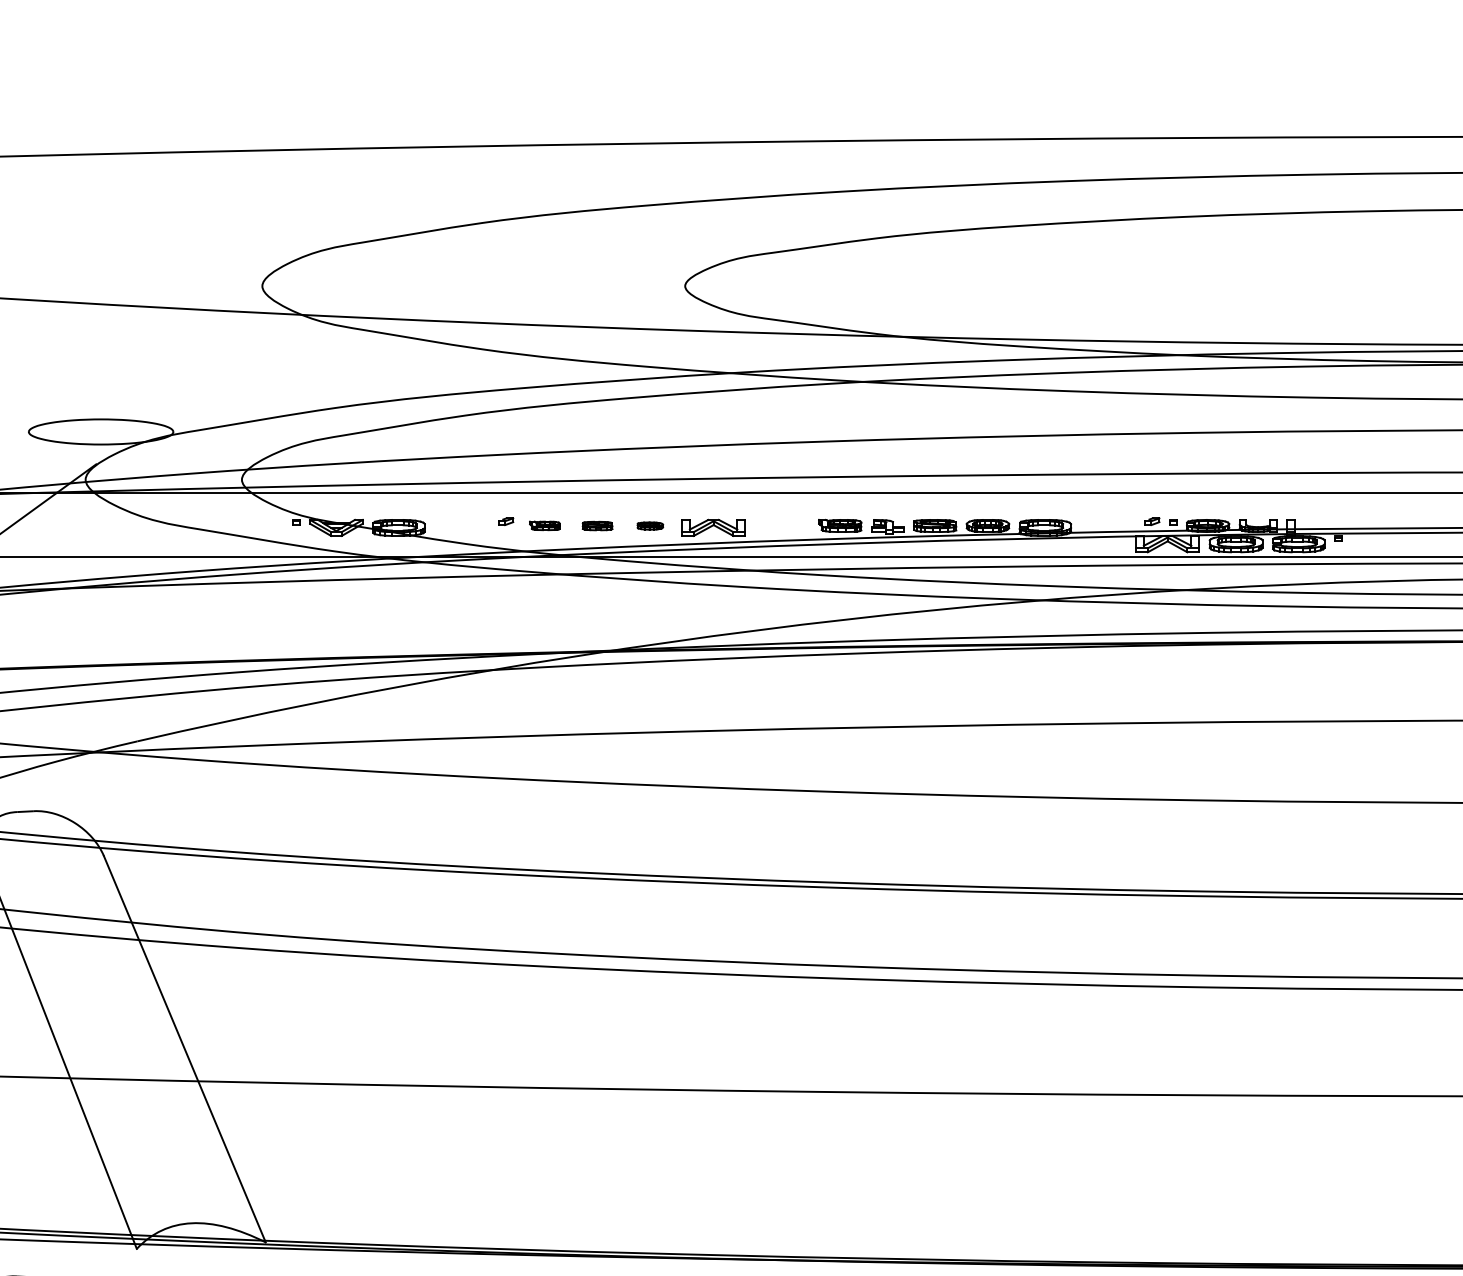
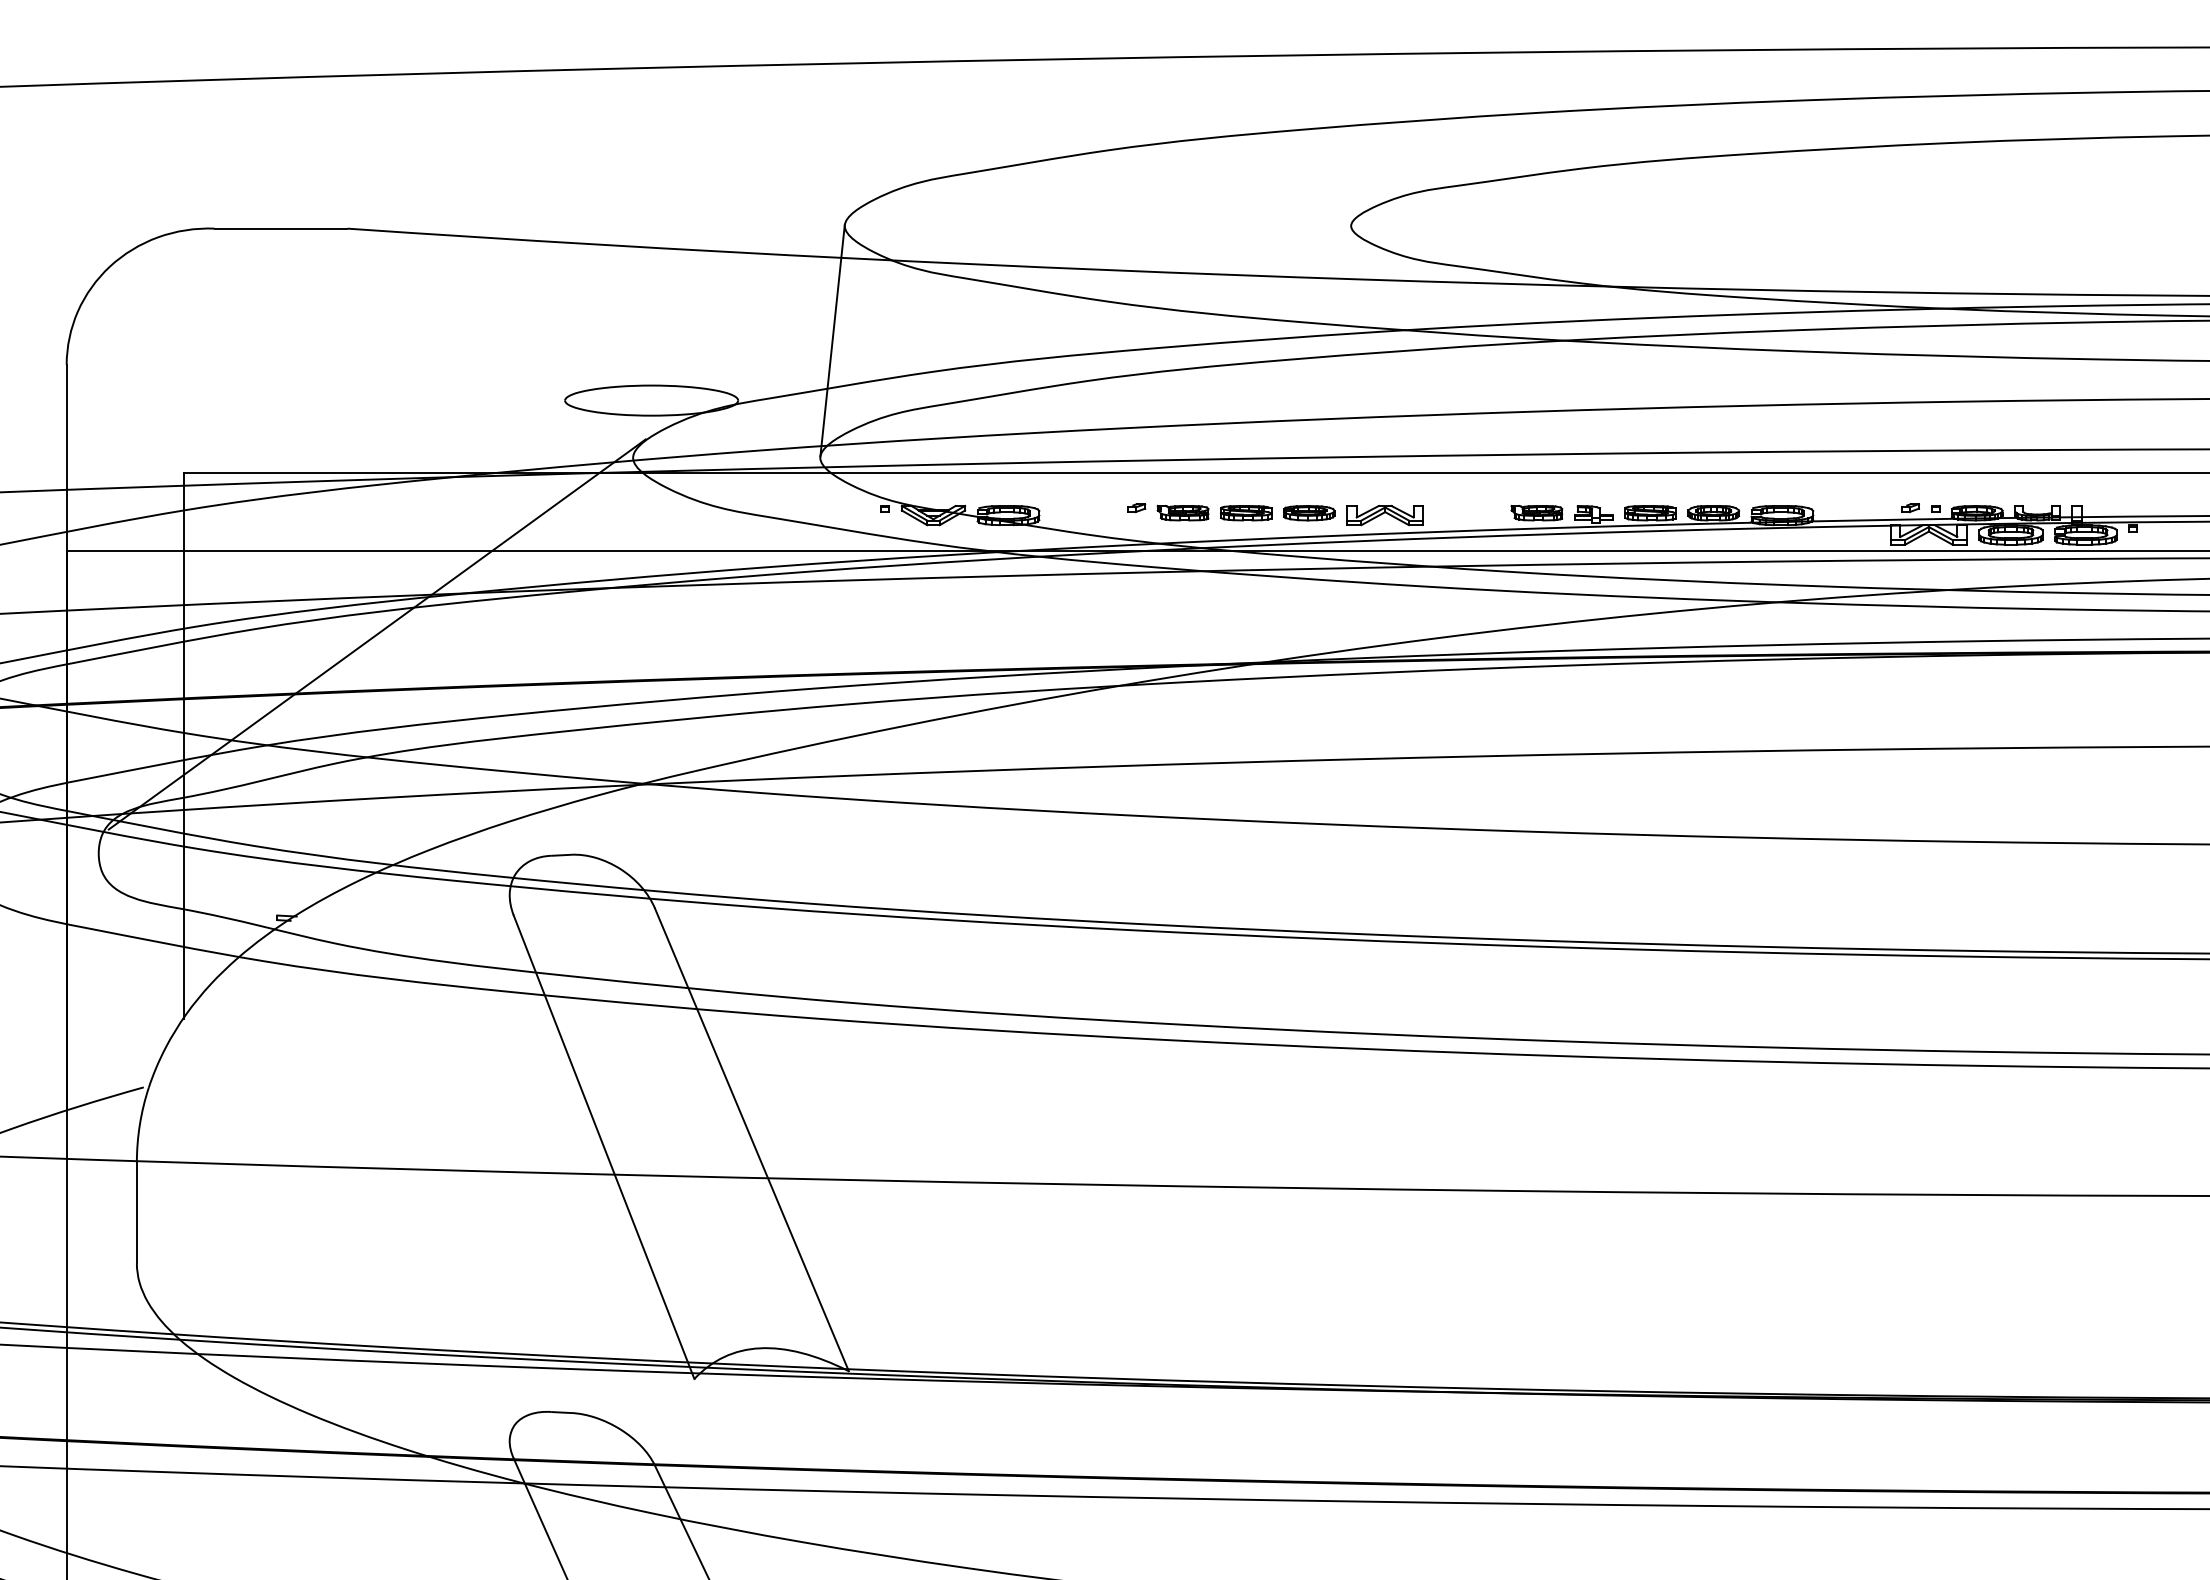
line: (252, 381) -> (832, 340), added
part: (544, 525) -> (1182, 512), size x1.43
part: (597, 526) -> (1246, 513), size x1.43
part: (650, 526) -> (1309, 513), size x1.67

